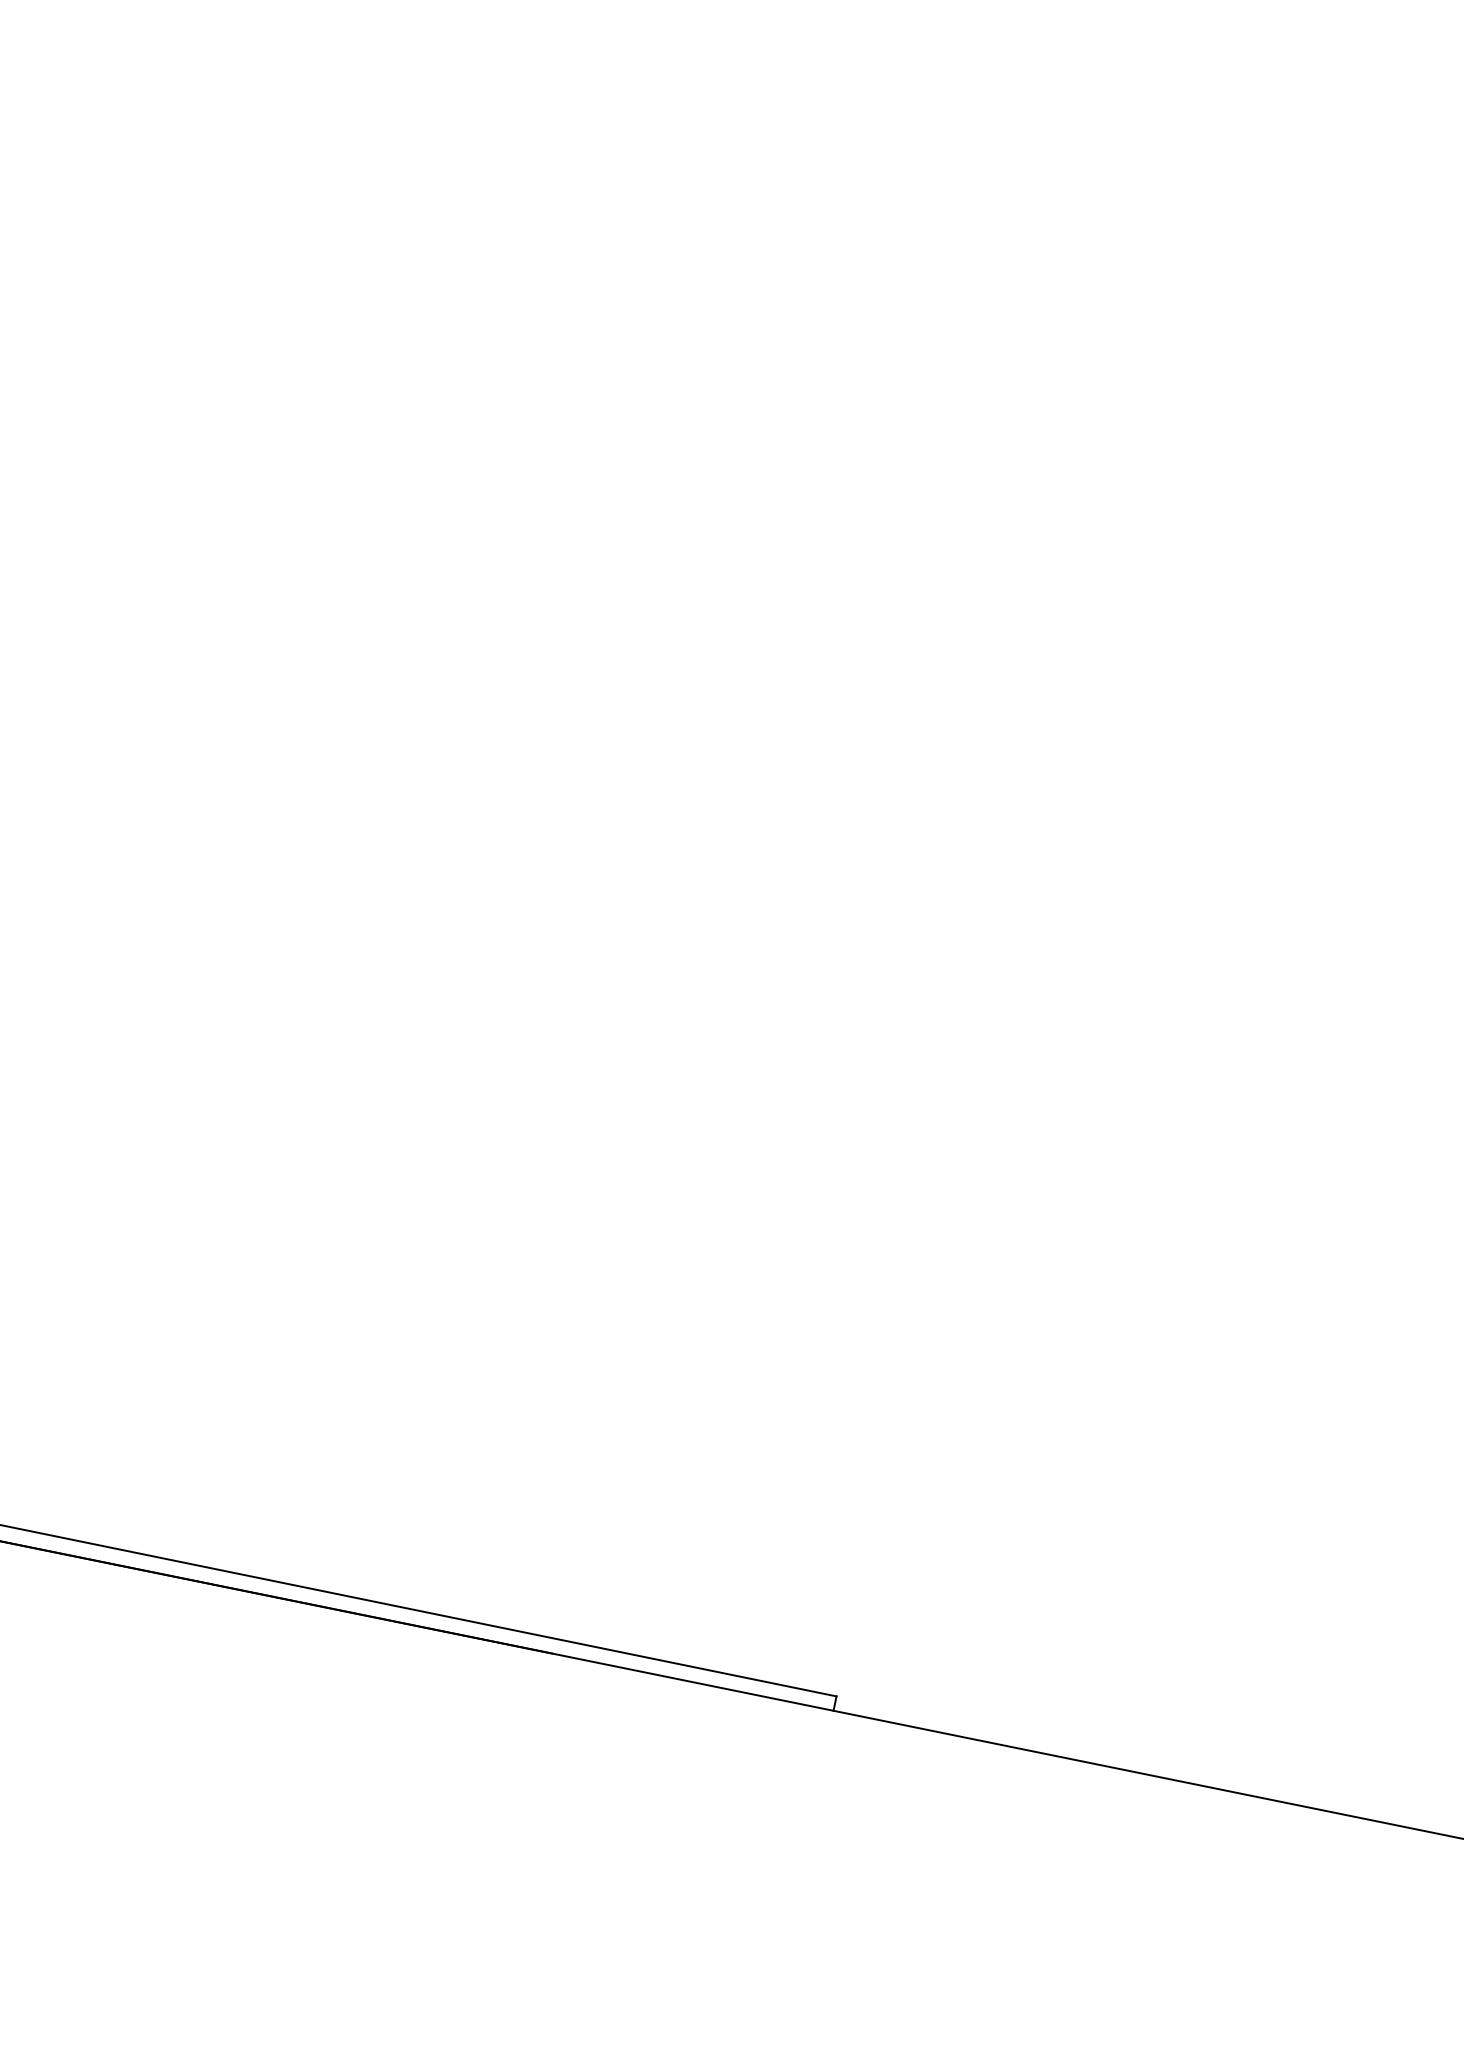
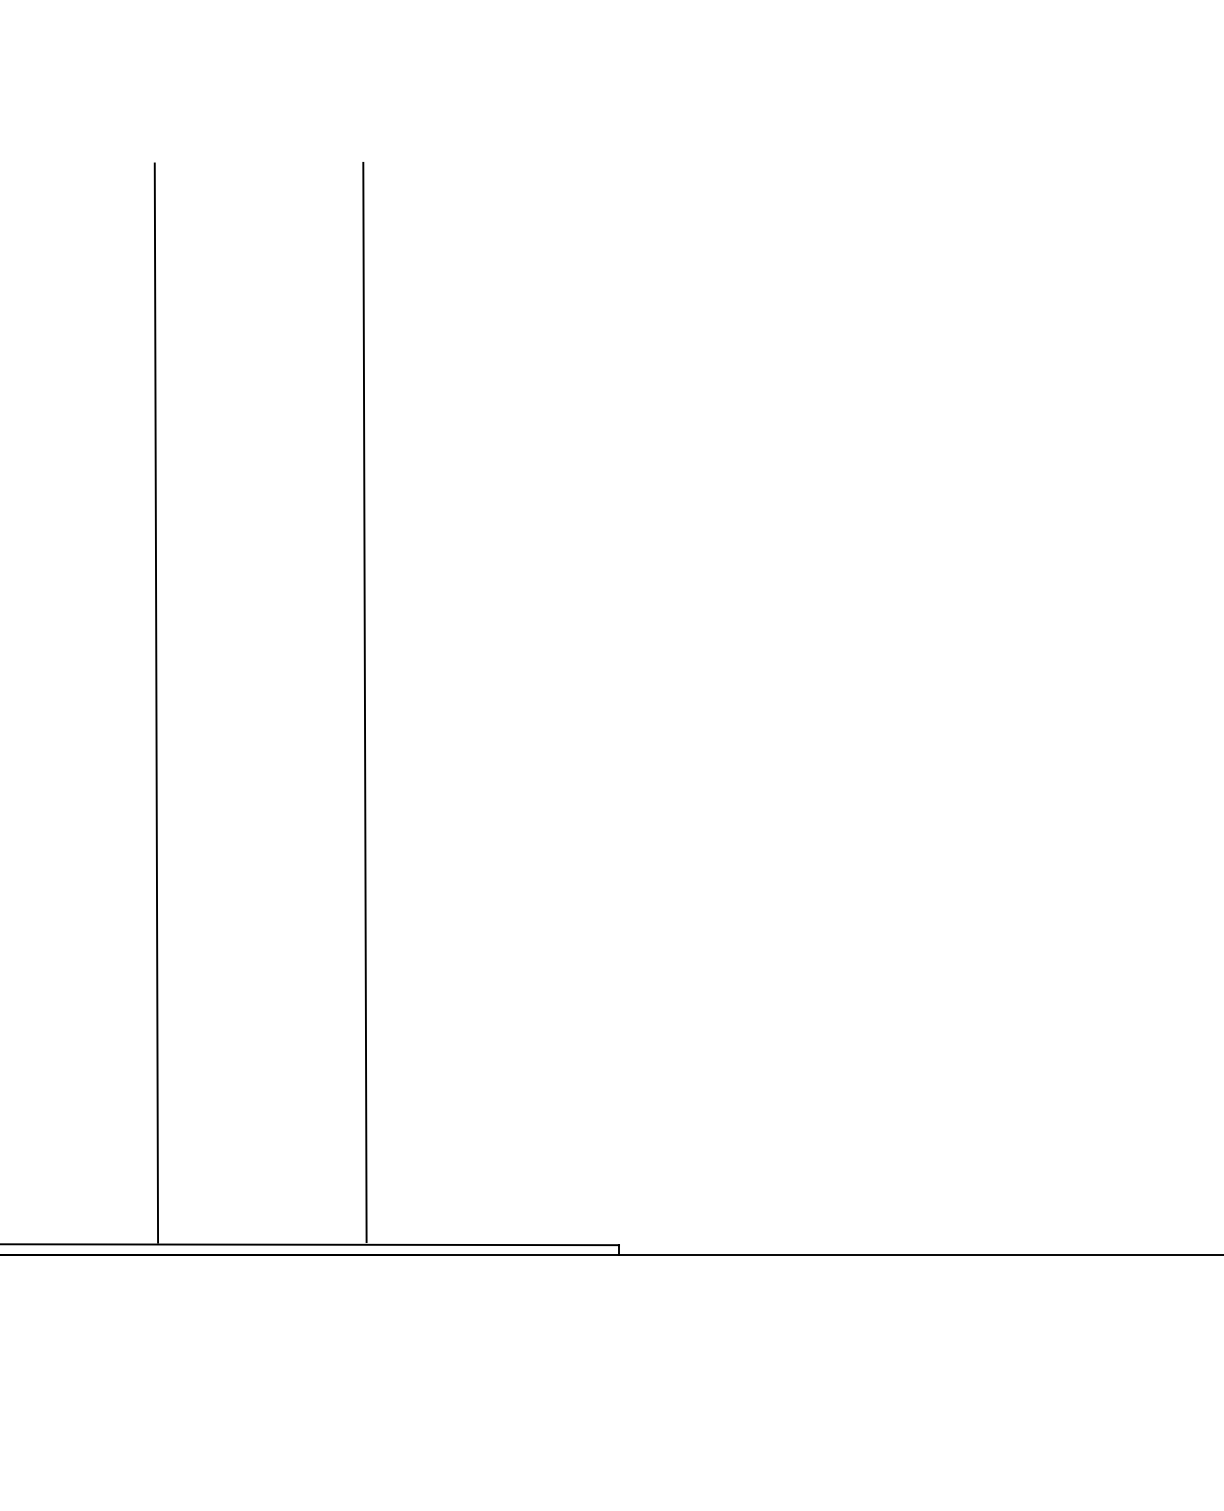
line: (341, 801) -> (156, 702), added
line: (634, 861) -> (364, 702), added

